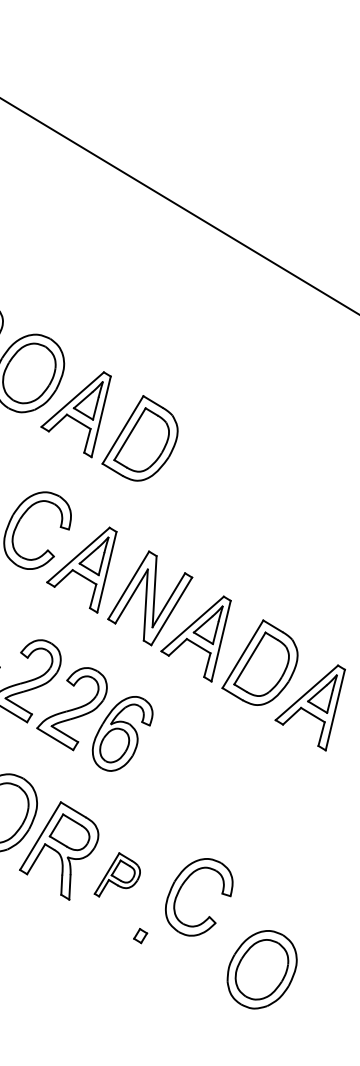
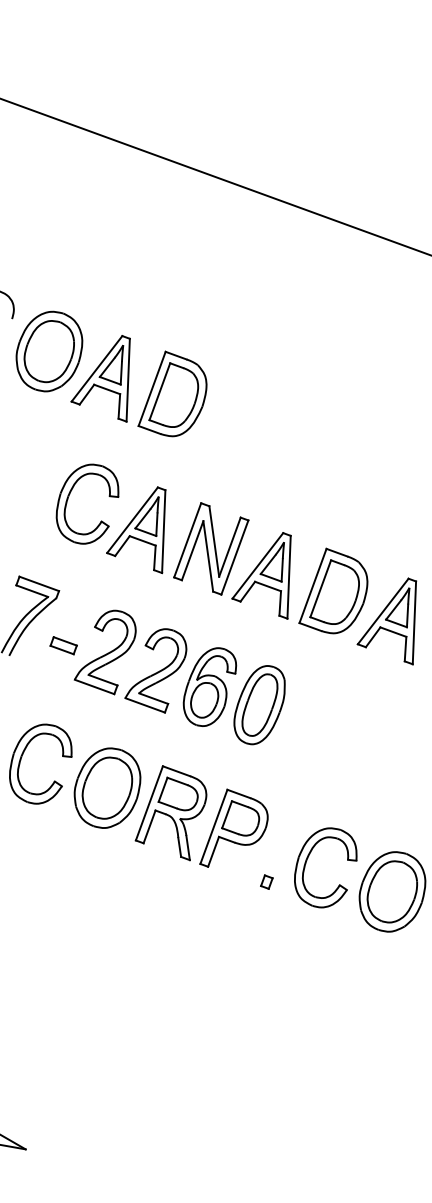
part: (167, 761) -> (259, 705), added
part: (118, 876) -> (233, 827), size x1.67
part: (183, 884) -> (308, 858), moved

